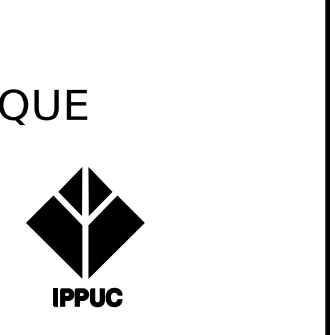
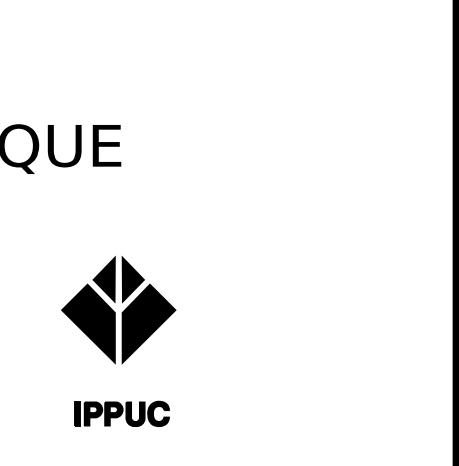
part: (85, 222) -> (118, 309), size x0.7

